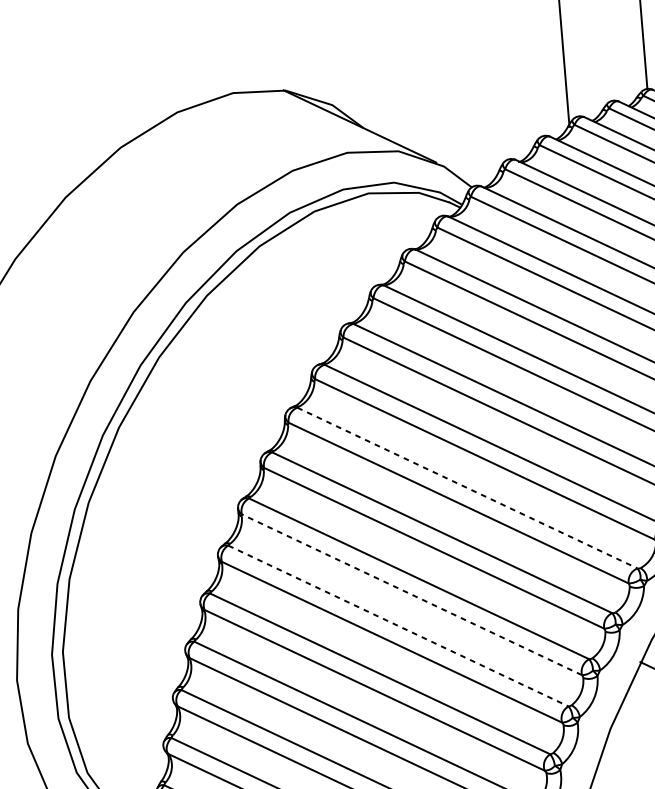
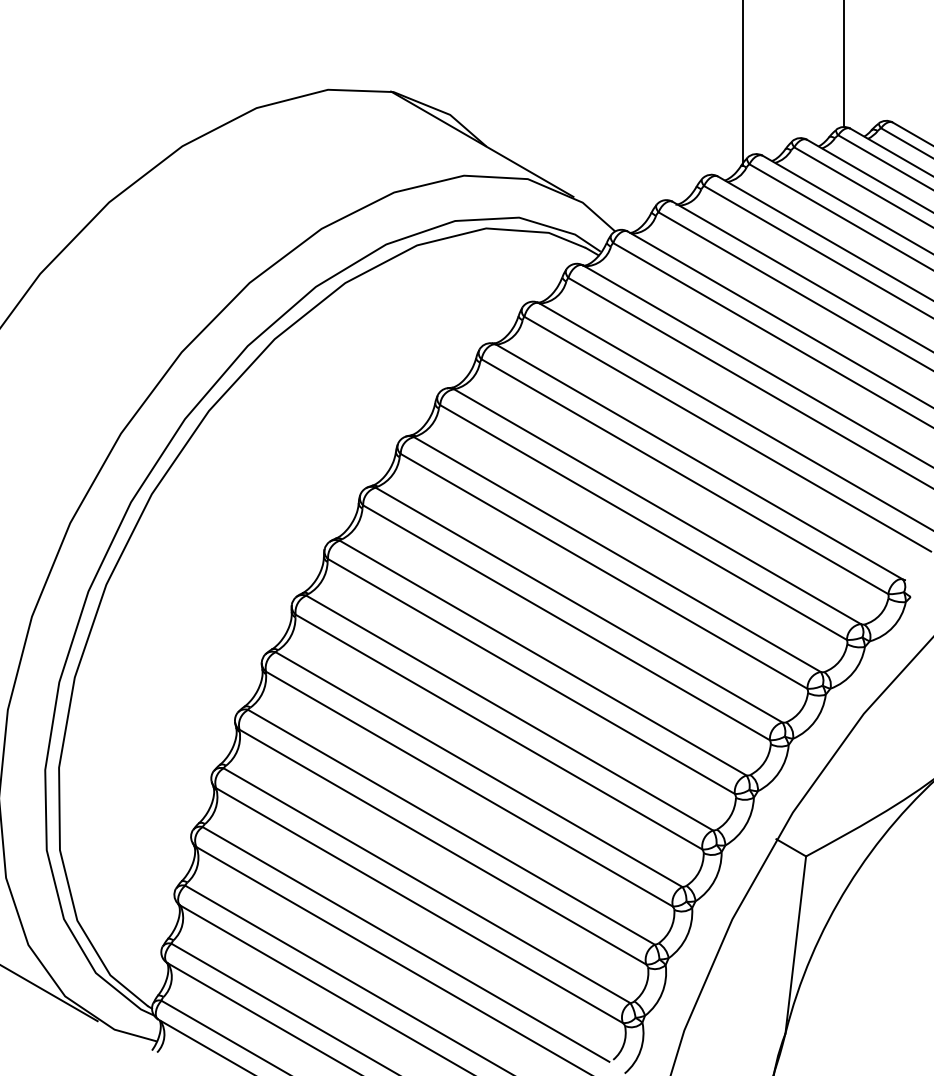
line: (467, 488) -> (579, 605), dashed -> solid
line: (412, 595) -> (499, 732), dashed -> solid
line: (398, 625) -> (479, 769), dashed -> solid

